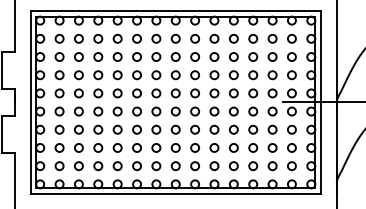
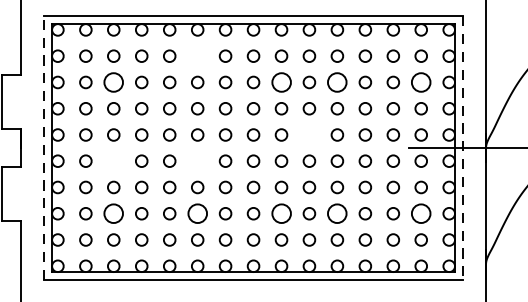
circle: (136, 38) -> (196, 55), removed
circle: (78, 56) -> (113, 81), size x1.6
circle: (194, 56) -> (280, 81), size x1.6
circle: (233, 56) -> (336, 81), size x1.6
circle: (291, 56) -> (420, 81), size x1.6
circle: (214, 93) -> (309, 135), removed
line: (30, 102) -> (43, 148), solid -> dashed
line: (320, 102) -> (462, 148), solid -> dashed
circle: (78, 111) -> (113, 161), removed
circle: (136, 111) -> (196, 161), removed
circle: (78, 147) -> (113, 213), size x1.6
circle: (136, 147) -> (196, 213), size x1.6
circle: (194, 147) -> (280, 213), size x1.6
circle: (233, 147) -> (336, 213), size x1.6
circle: (291, 147) -> (420, 213), size x1.6

